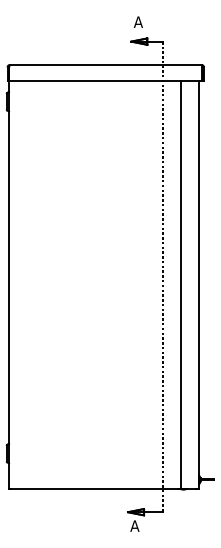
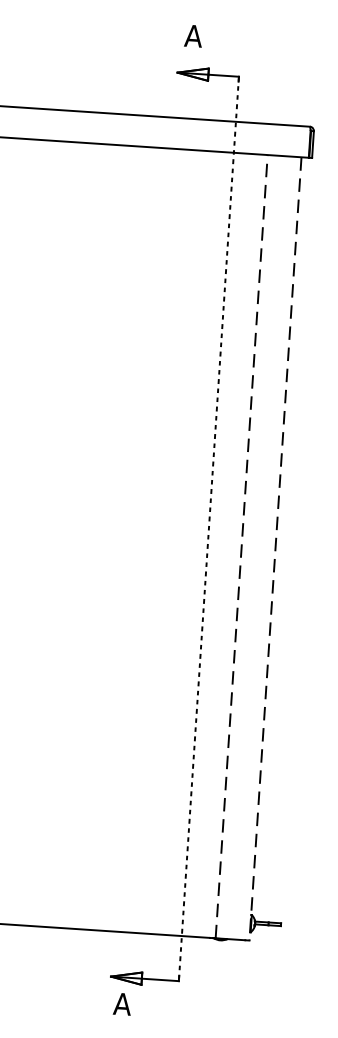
line: (180, 284) -> (240, 545), solid -> dashed
line: (198, 284) -> (275, 547), solid -> dashed

